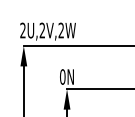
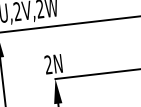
text: (62, 76) -> (48, 64), 0N -> 2N

